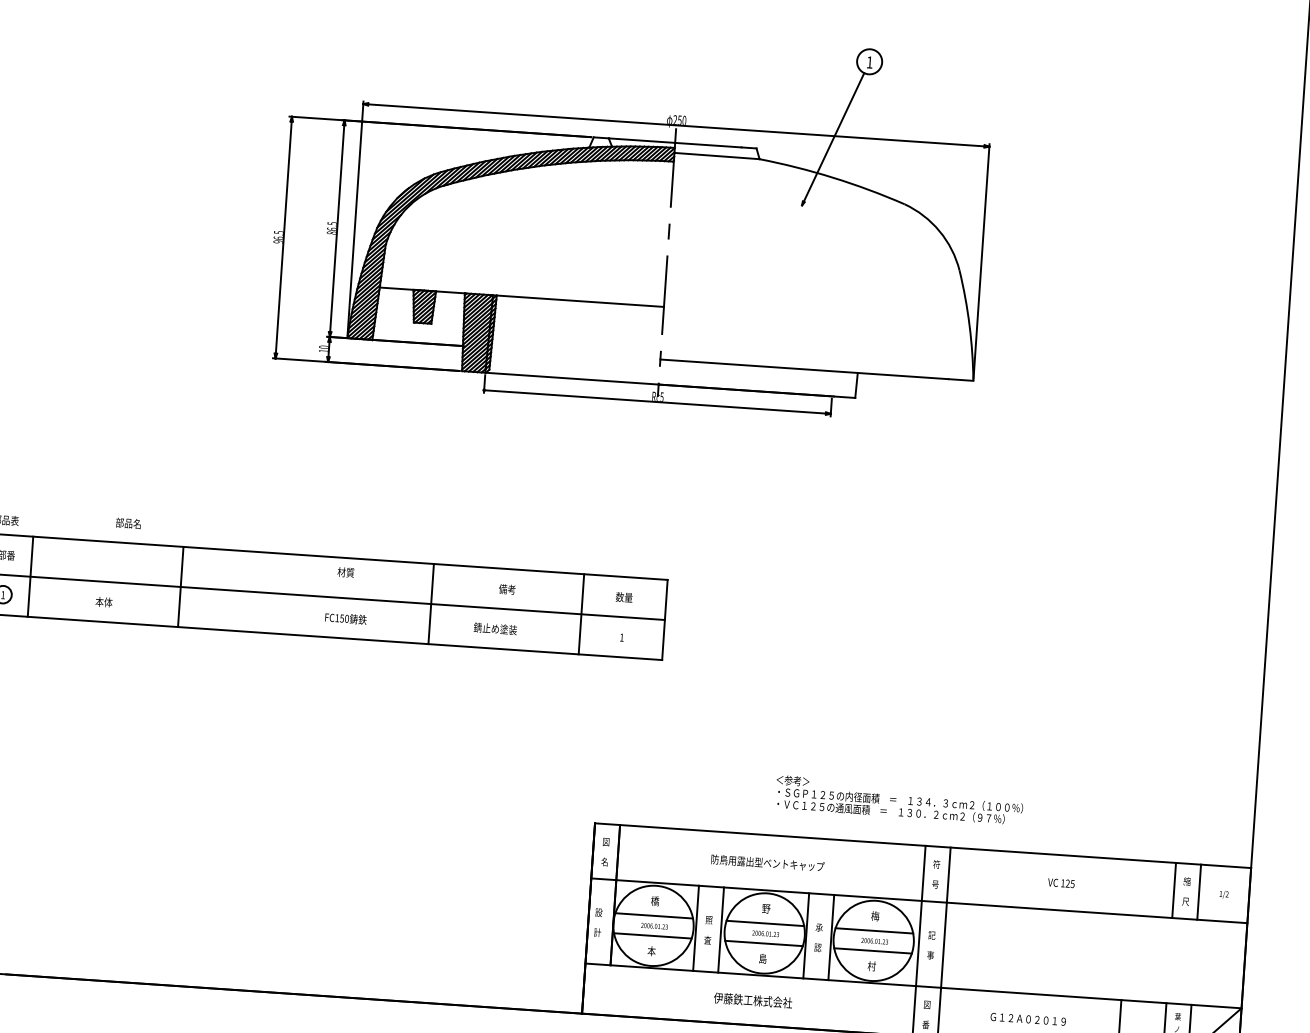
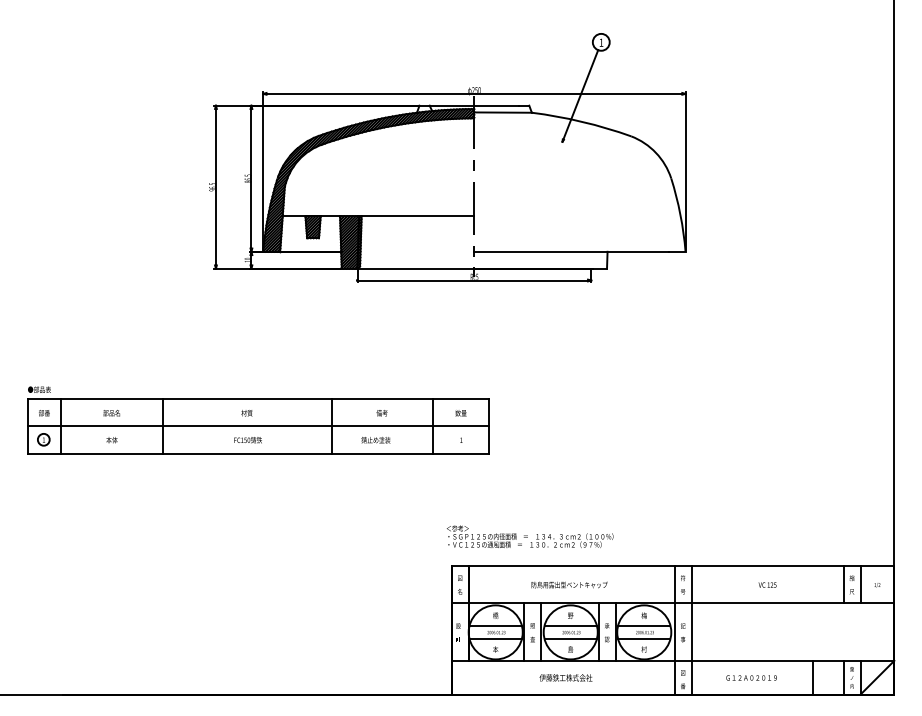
text: (128, 523) -> (111, 413), moved
text: (345, 572) -> (246, 413), moved
text: (344, 619) -> (247, 440), moved
text: (898, 799) -> (529, 536), moved

